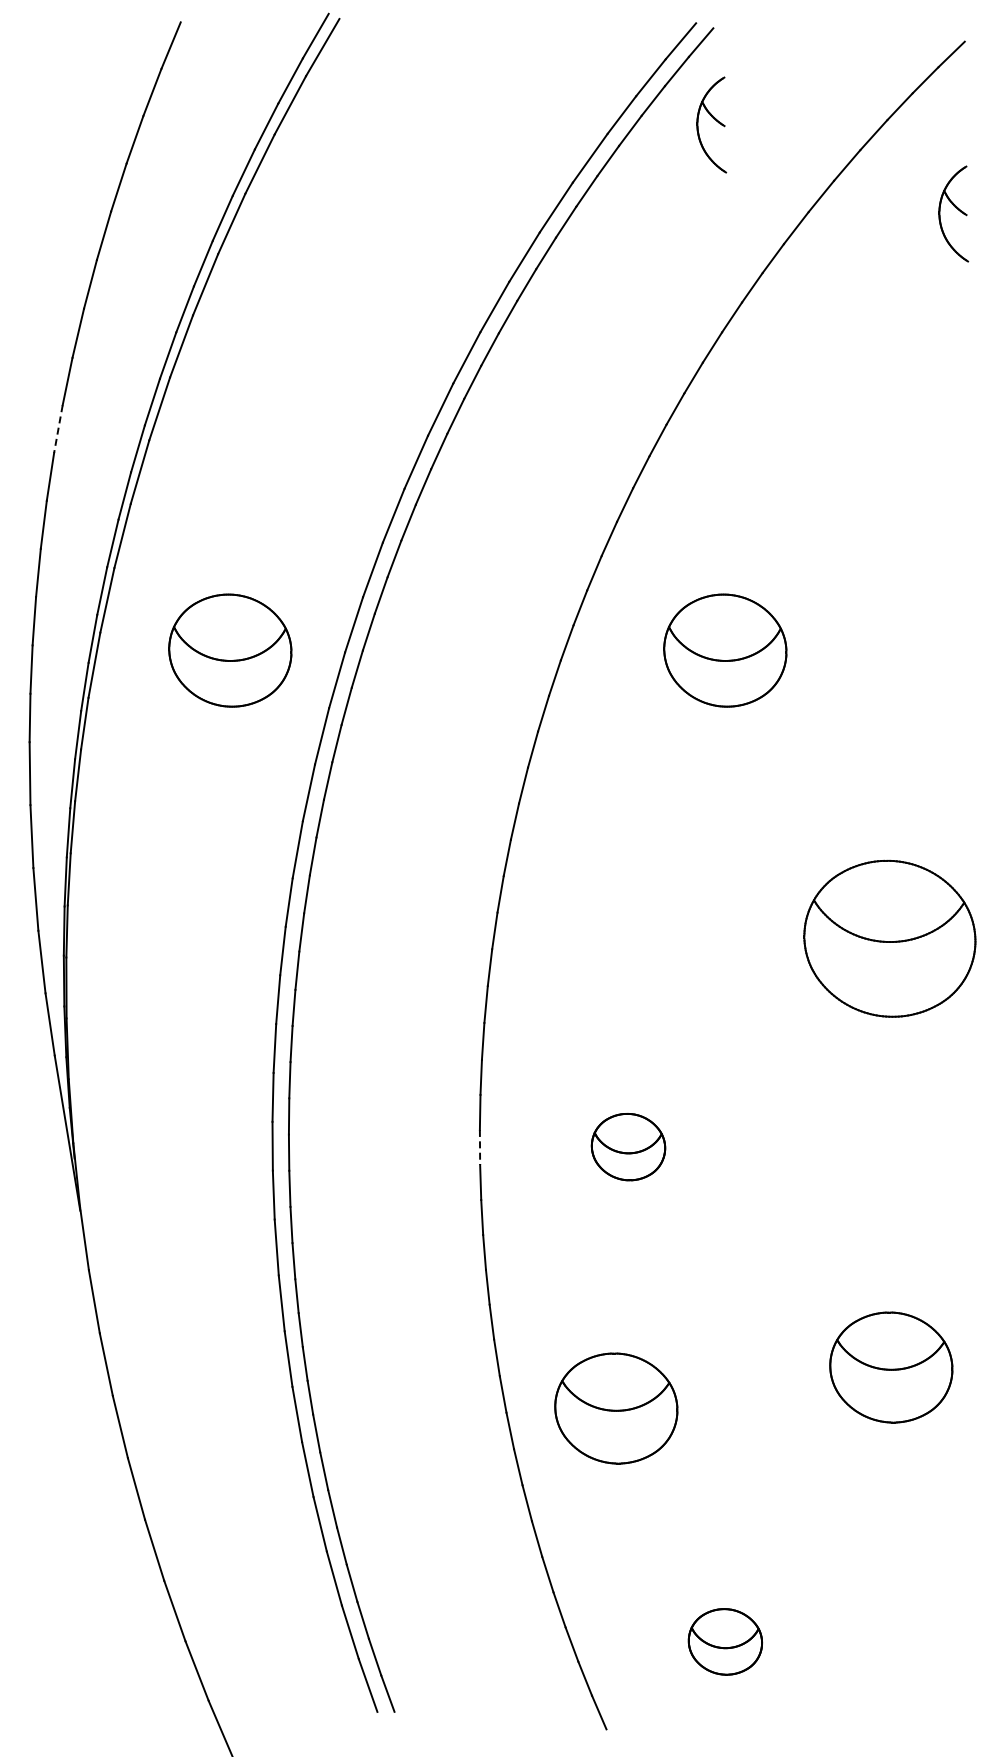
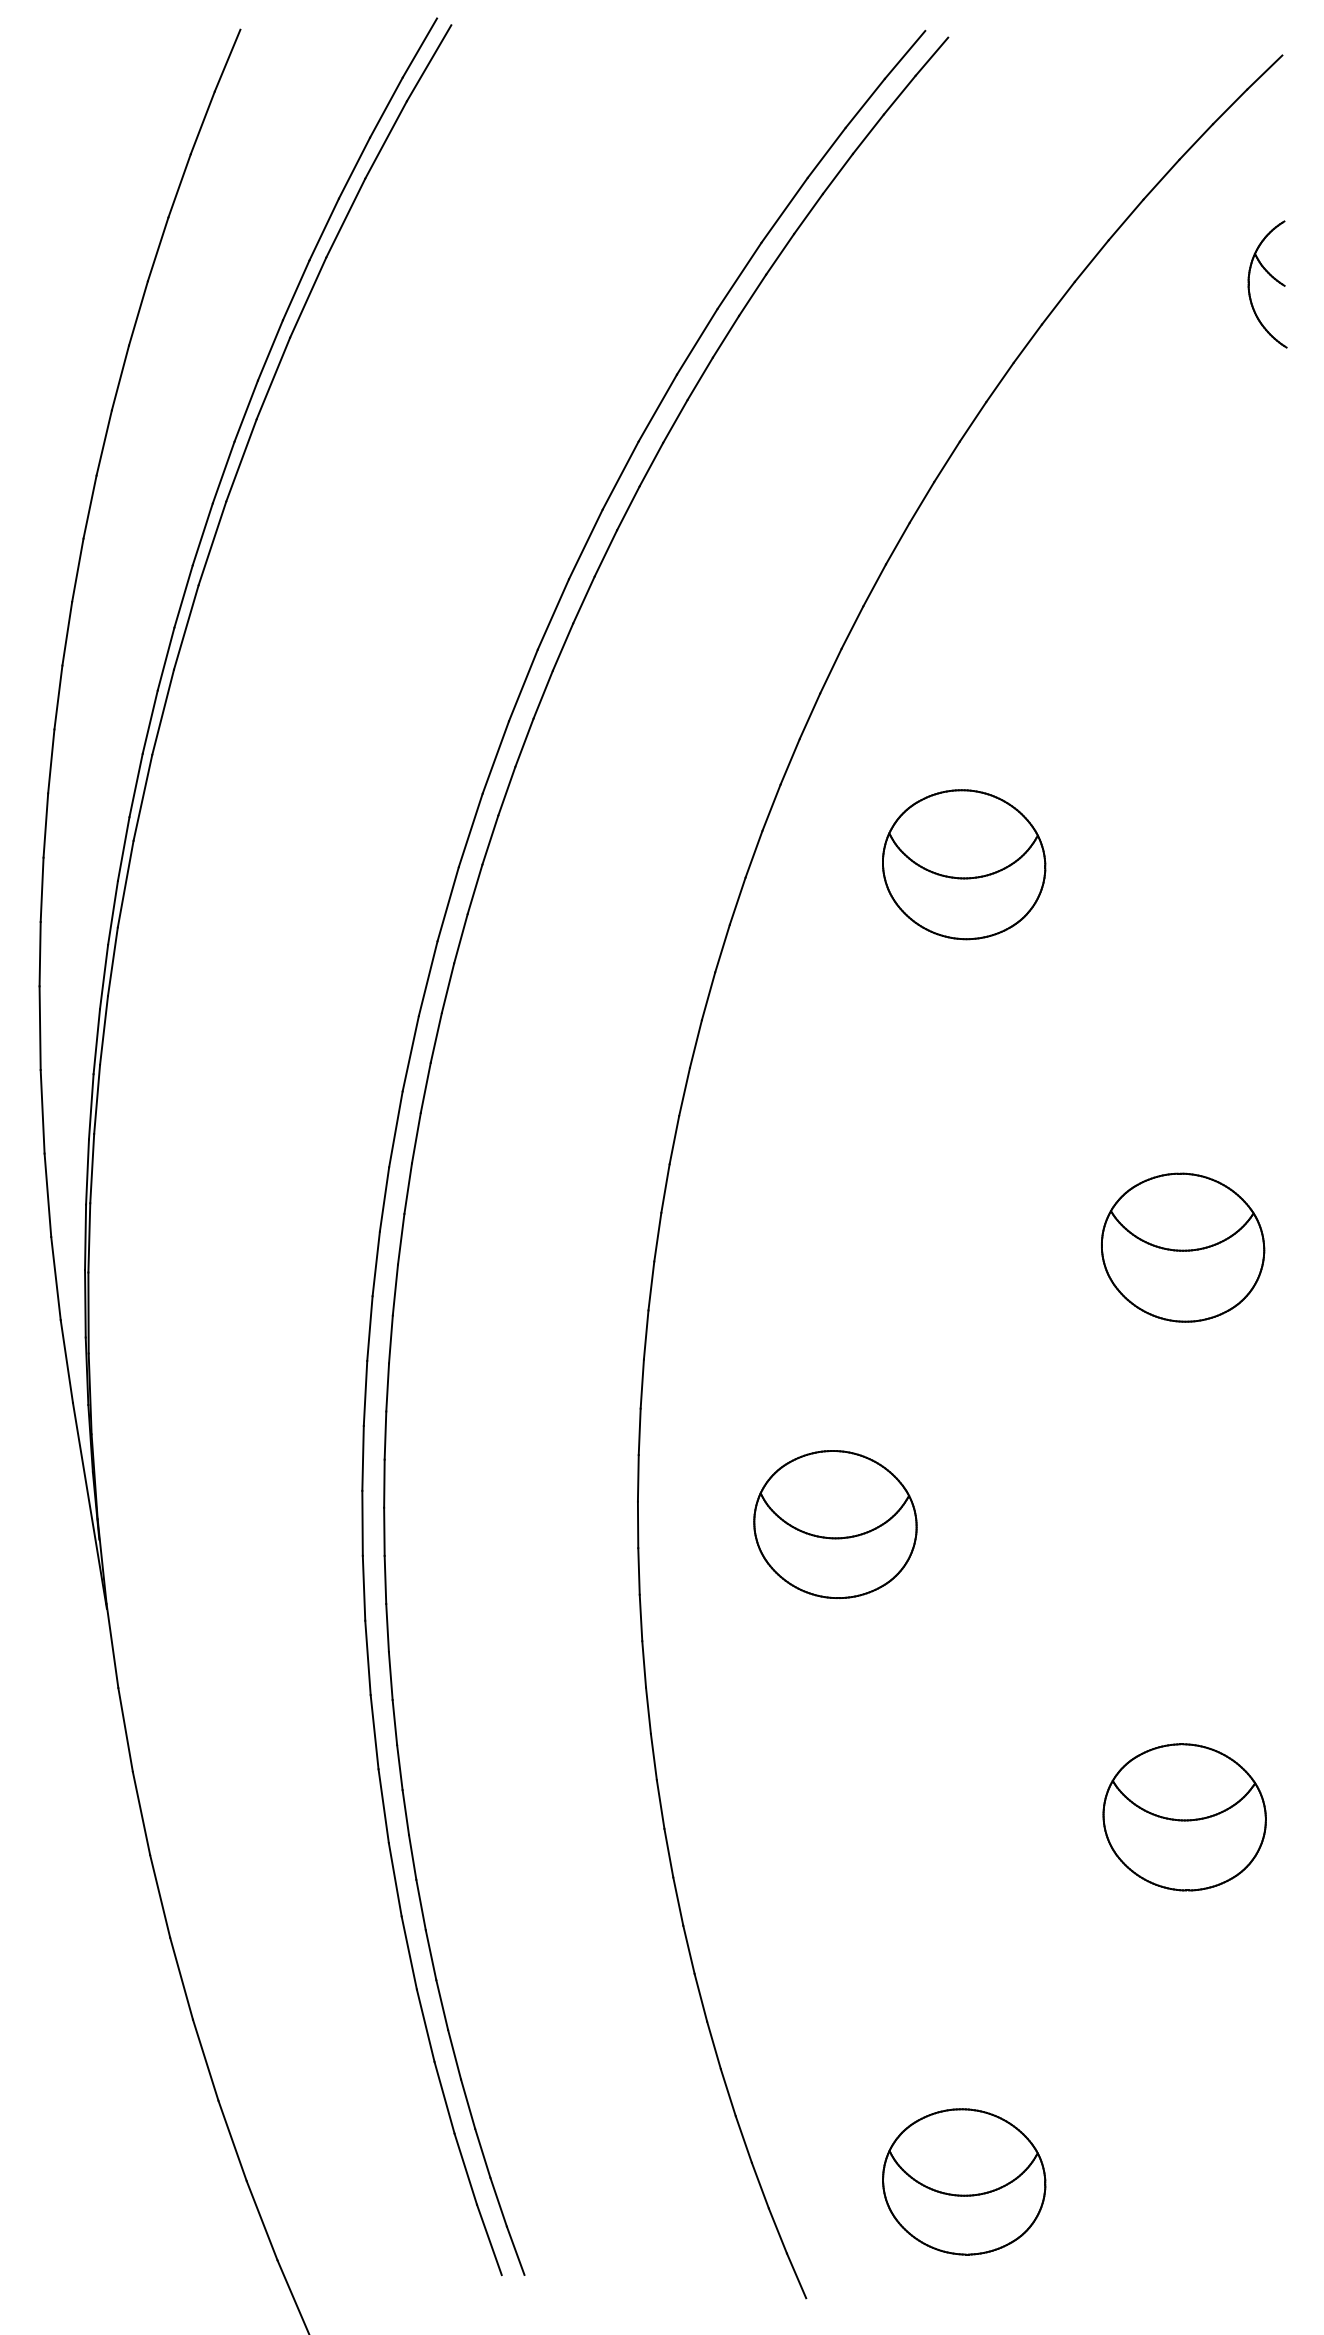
part: (711, 124) -> (945, 165), removed
line: (58, 429) -> (77, 570), dashed -> solid
part: (230, 650) -> (306, 864), removed
part: (890, 938) -> (1183, 1247), size x0.71
part: (628, 1146) -> (835, 1523), size x1.67
line: (480, 1147) -> (638, 1524), dashed -> solid
part: (616, 1408) -> (819, 1871), removed
part: (725, 1641) -> (964, 2181), size x1.67

